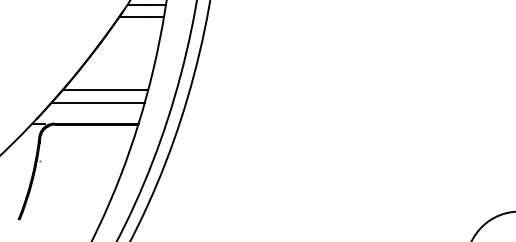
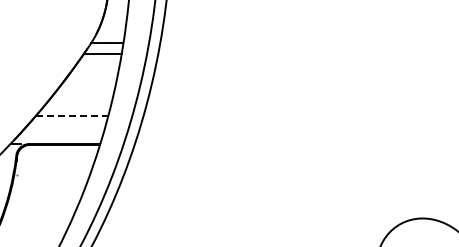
line: (104, 89) -> (71, 115), solid -> dashed
line: (97, 102) -> (65, 126), removed

